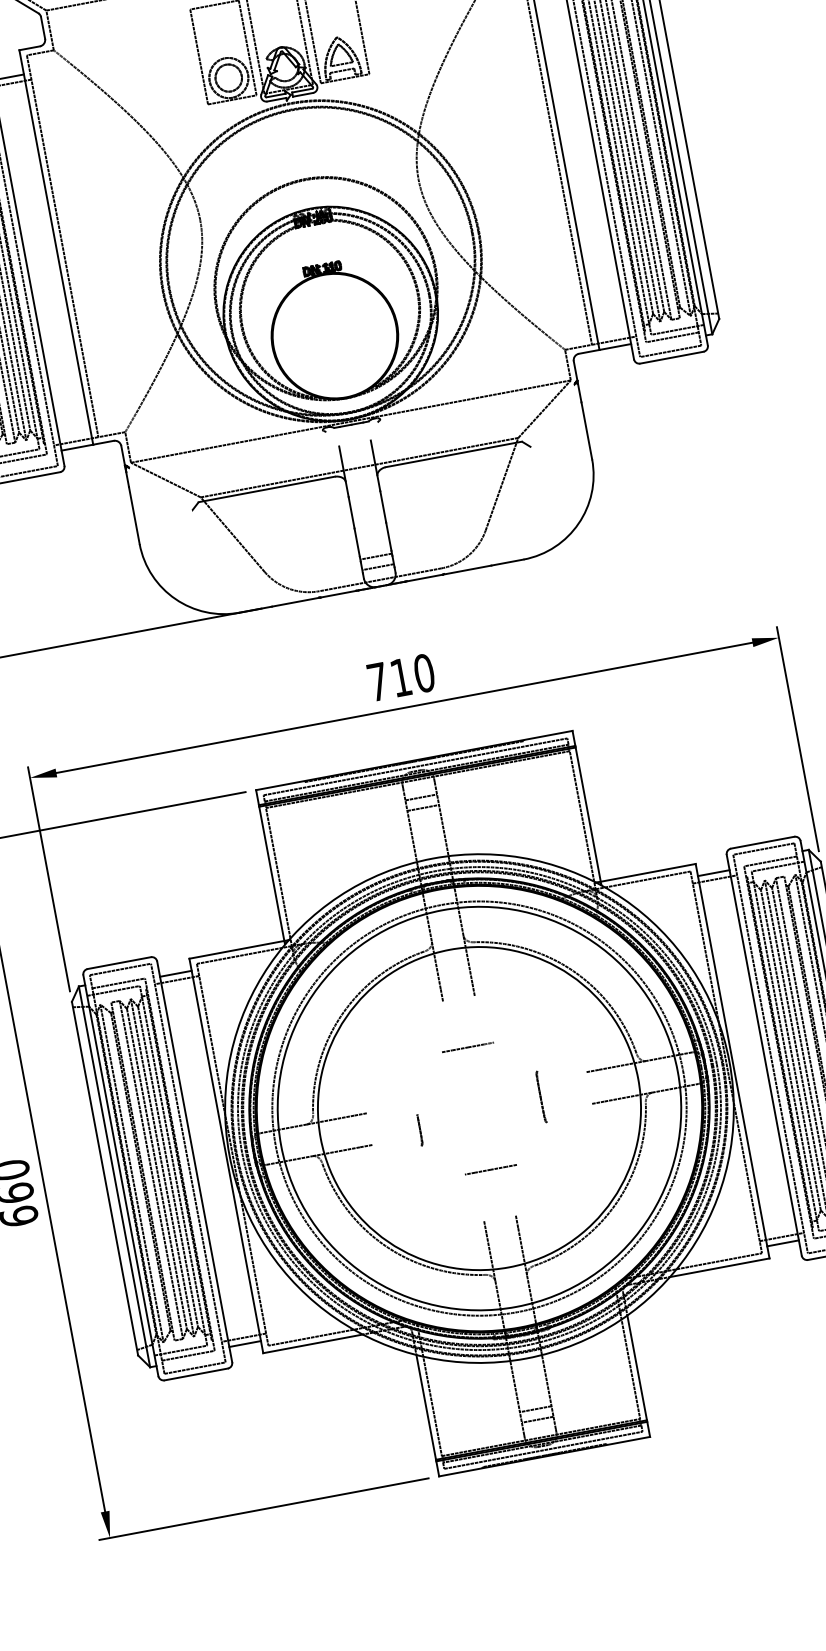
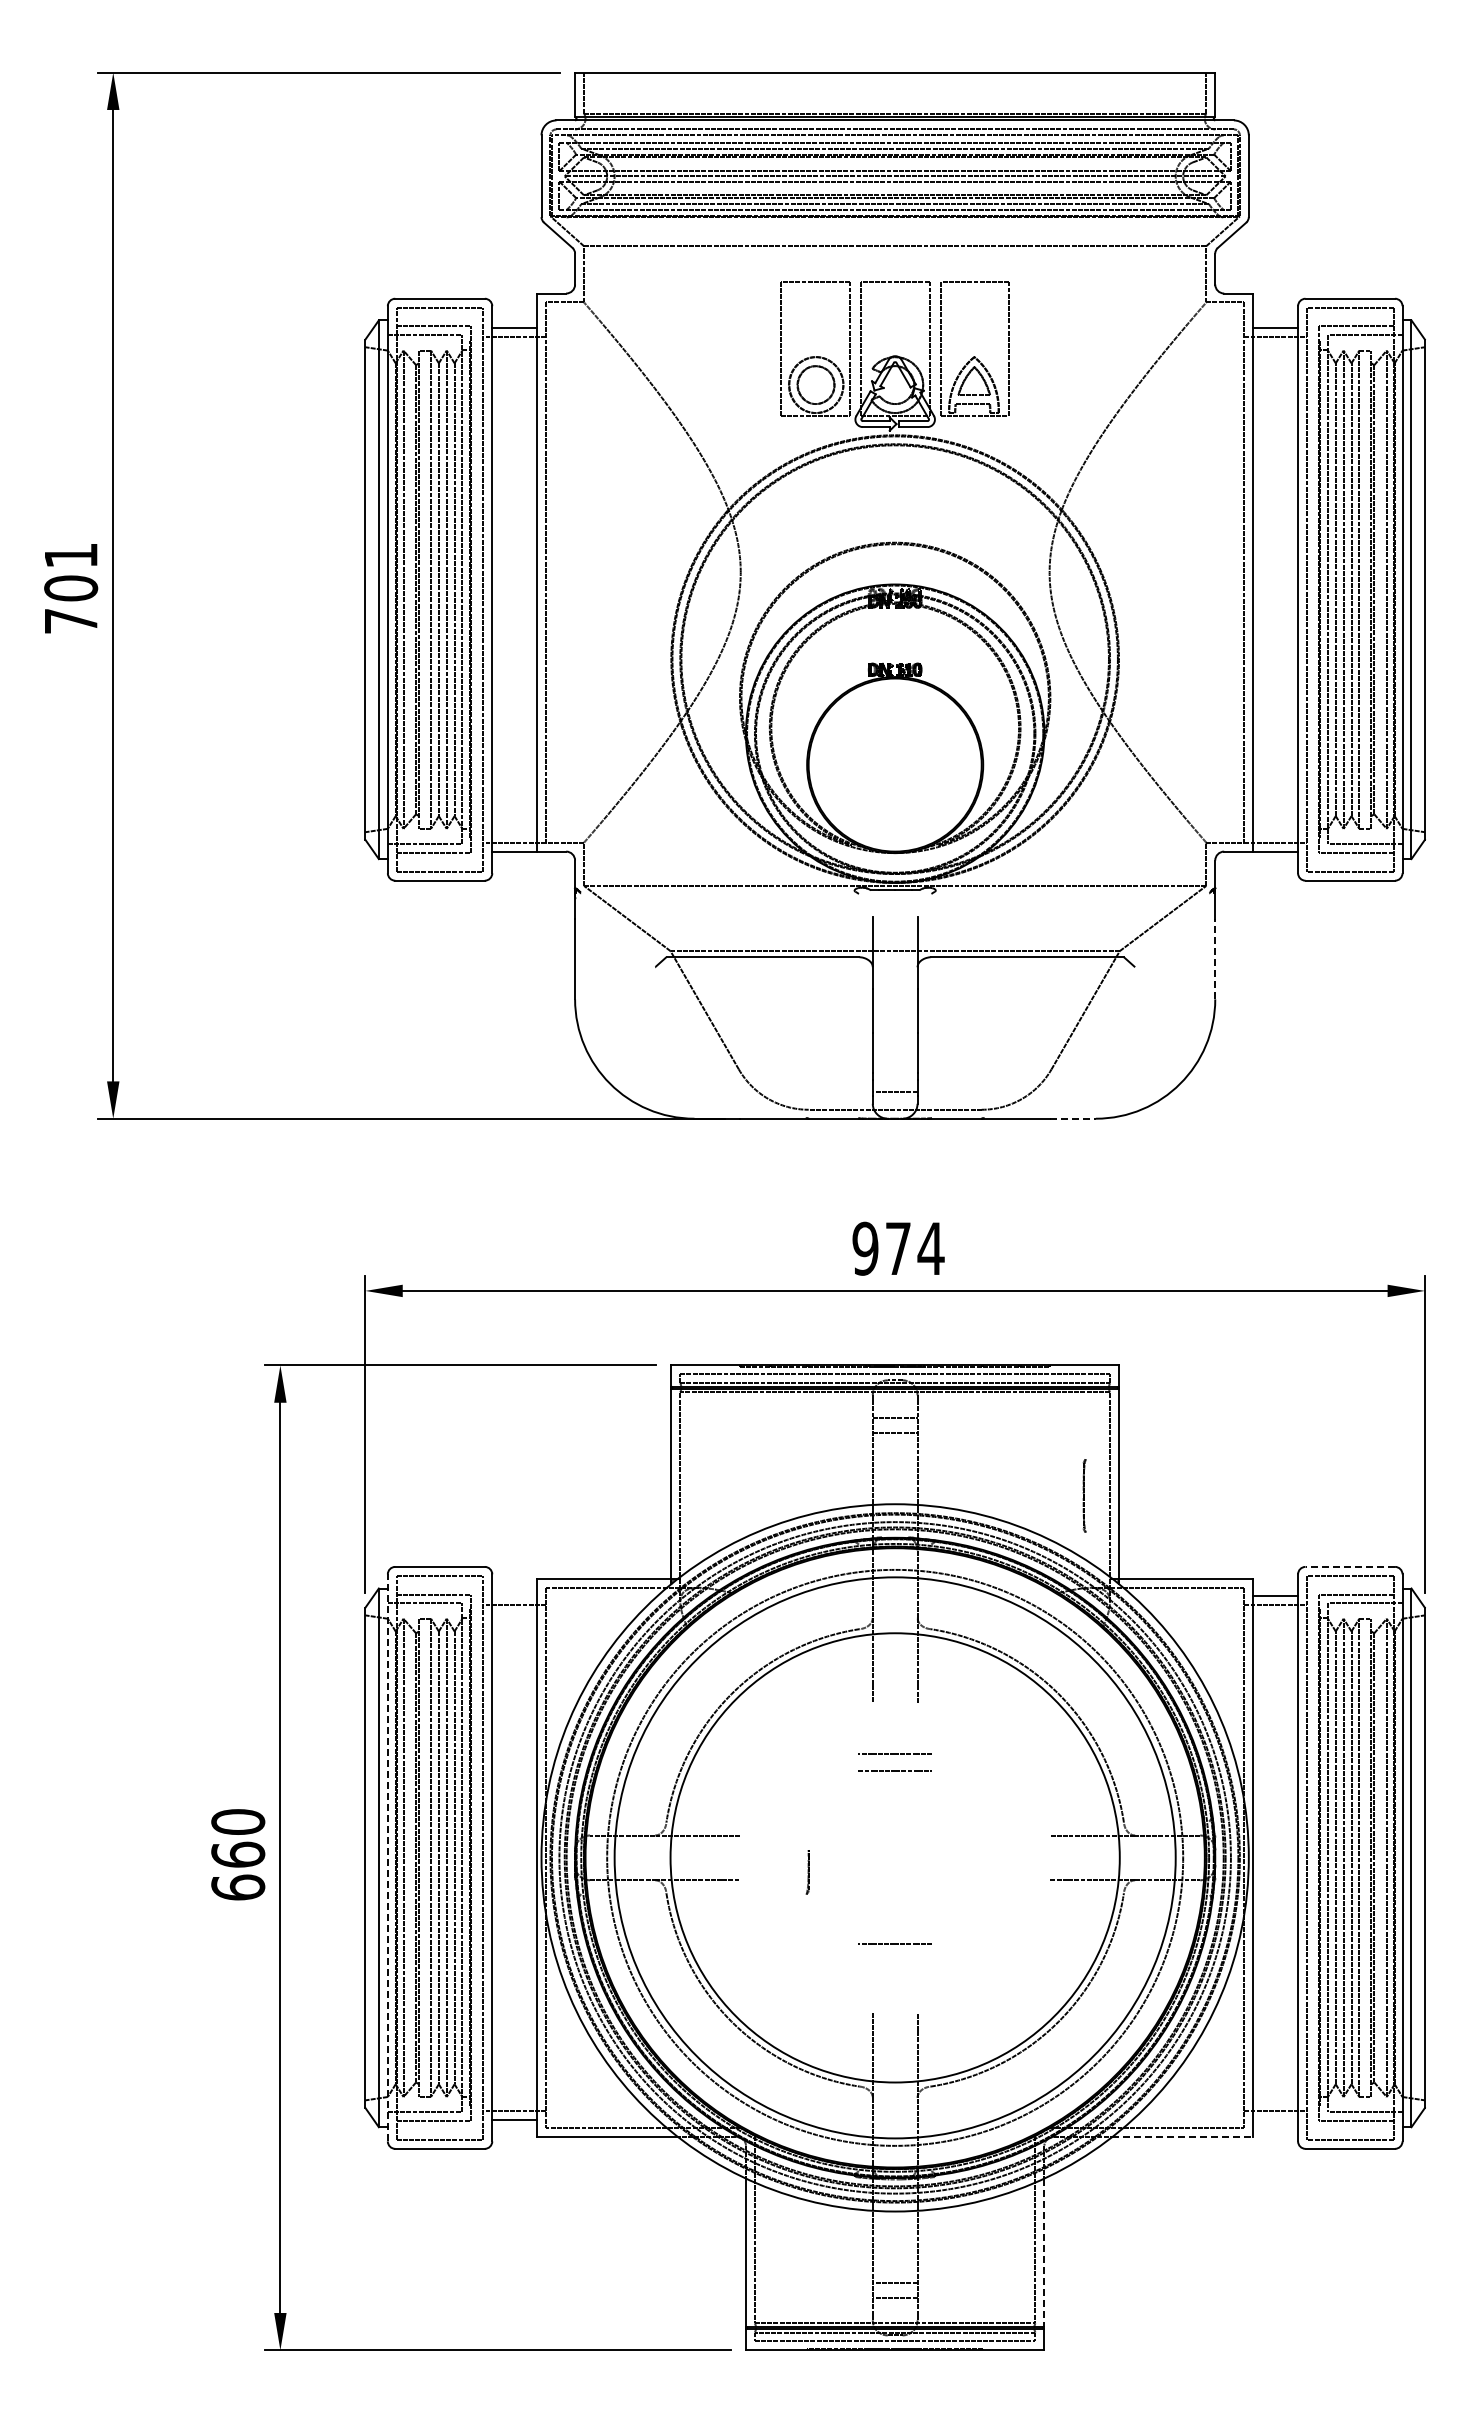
line: (586, 430) -> (1215, 958), solid -> dashed
line: (375, 556) -> (894, 1076), removed
line: (507, 562) -> (1073, 1118), solid -> dashed
text: (401, 677) -> (898, 1248), 710 -> 974
line: (762, 842) -> (1350, 1566), solid -> dashed
line: (175, 974) -> (514, 1596), removed
line: (465, 1034) -> (894, 1753), added
part: (541, 1096) -> (1084, 1495), moved
line: (120, 1175) -> (387, 1857), solid -> dashed
line: (782, 1243) -> (1275, 2119), removed
line: (720, 1267) -> (1183, 2136), solid -> dashed
line: (637, 1368) -> (1044, 2253), solid -> dashed

